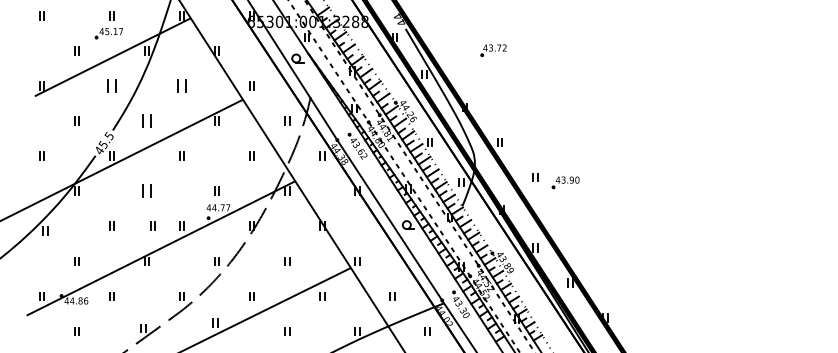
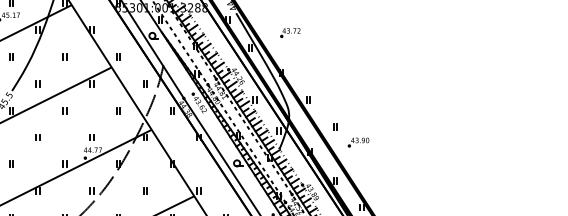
part: (493, 50) -> (290, 32), moved
part: (111, 85) -> (11, 56), size x0.62
part: (181, 85) -> (64, 56), size x0.62
part: (146, 120) -> (37, 83), size x0.62
part: (565, 182) -> (358, 142), moved
part: (146, 190) -> (37, 136), size x0.62
part: (152, 225) -> (42, 163), removed

